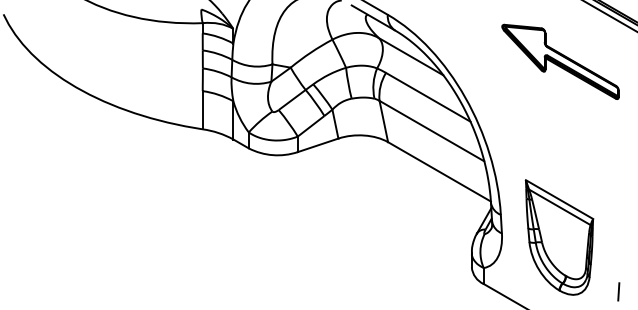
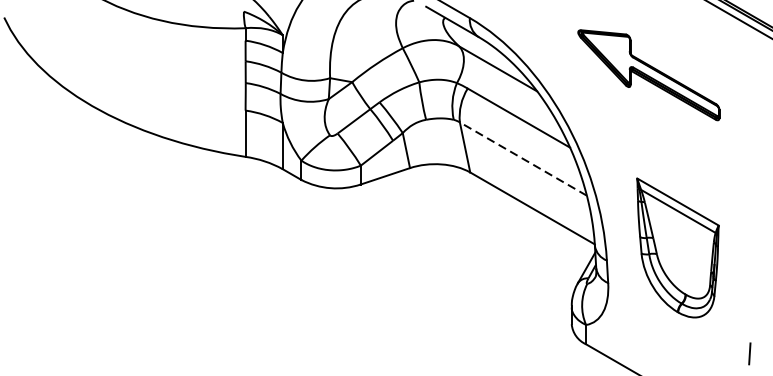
part: (560, 61) -> (648, 74), moved
line: (431, 130) -> (522, 158), solid -> dashed
part: (559, 237) -> (677, 247), moved

